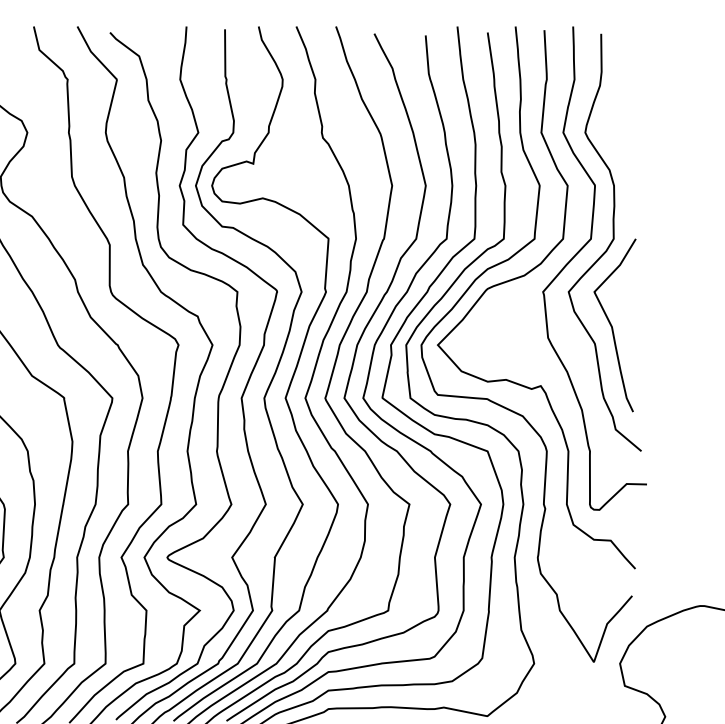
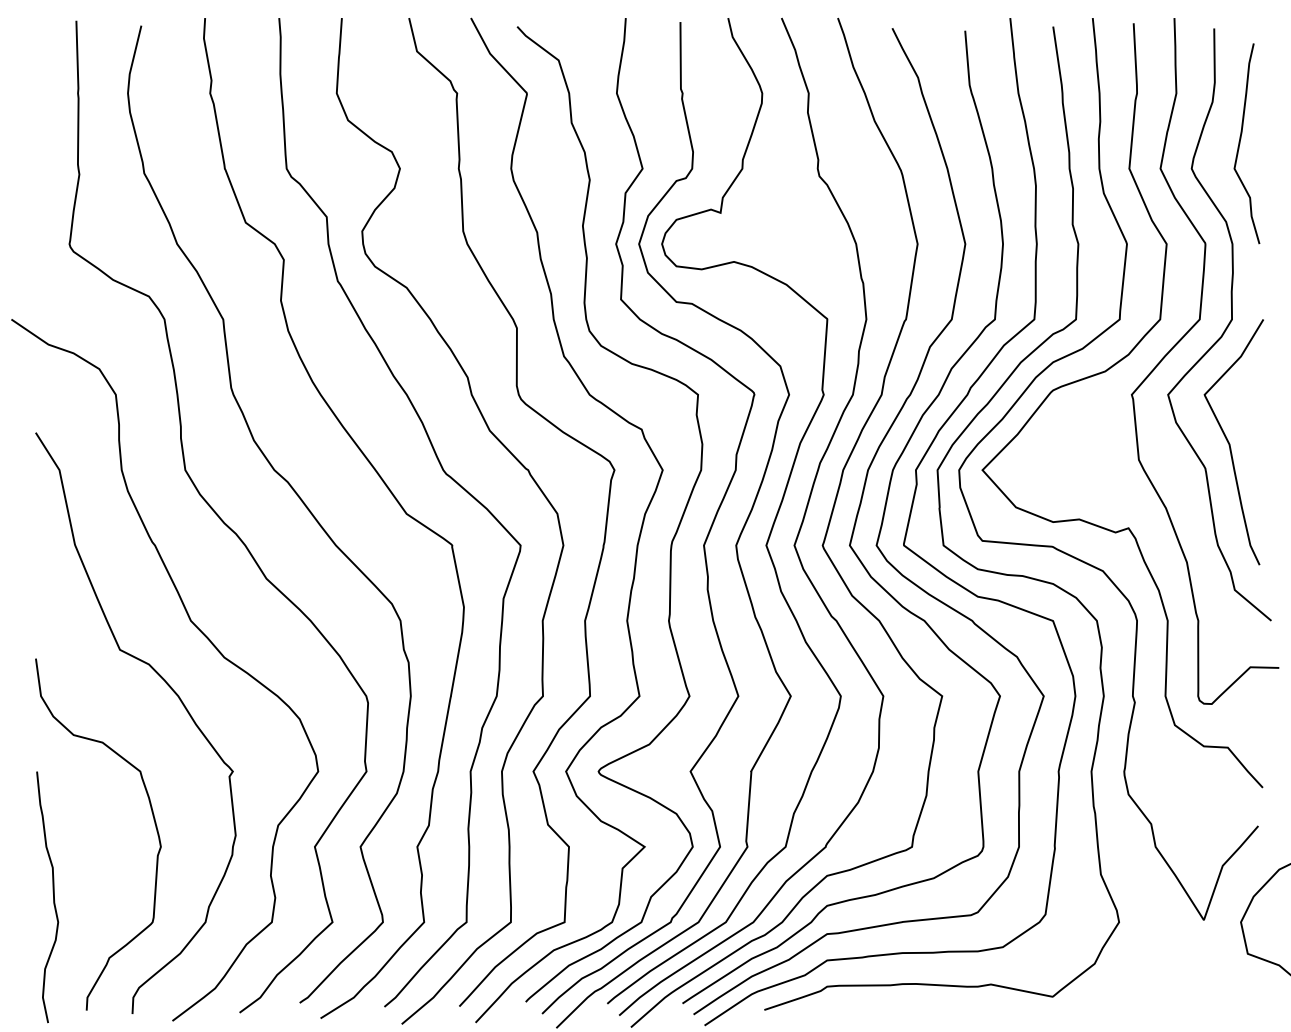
curve: (619, 114) -> (1240, 143), added

